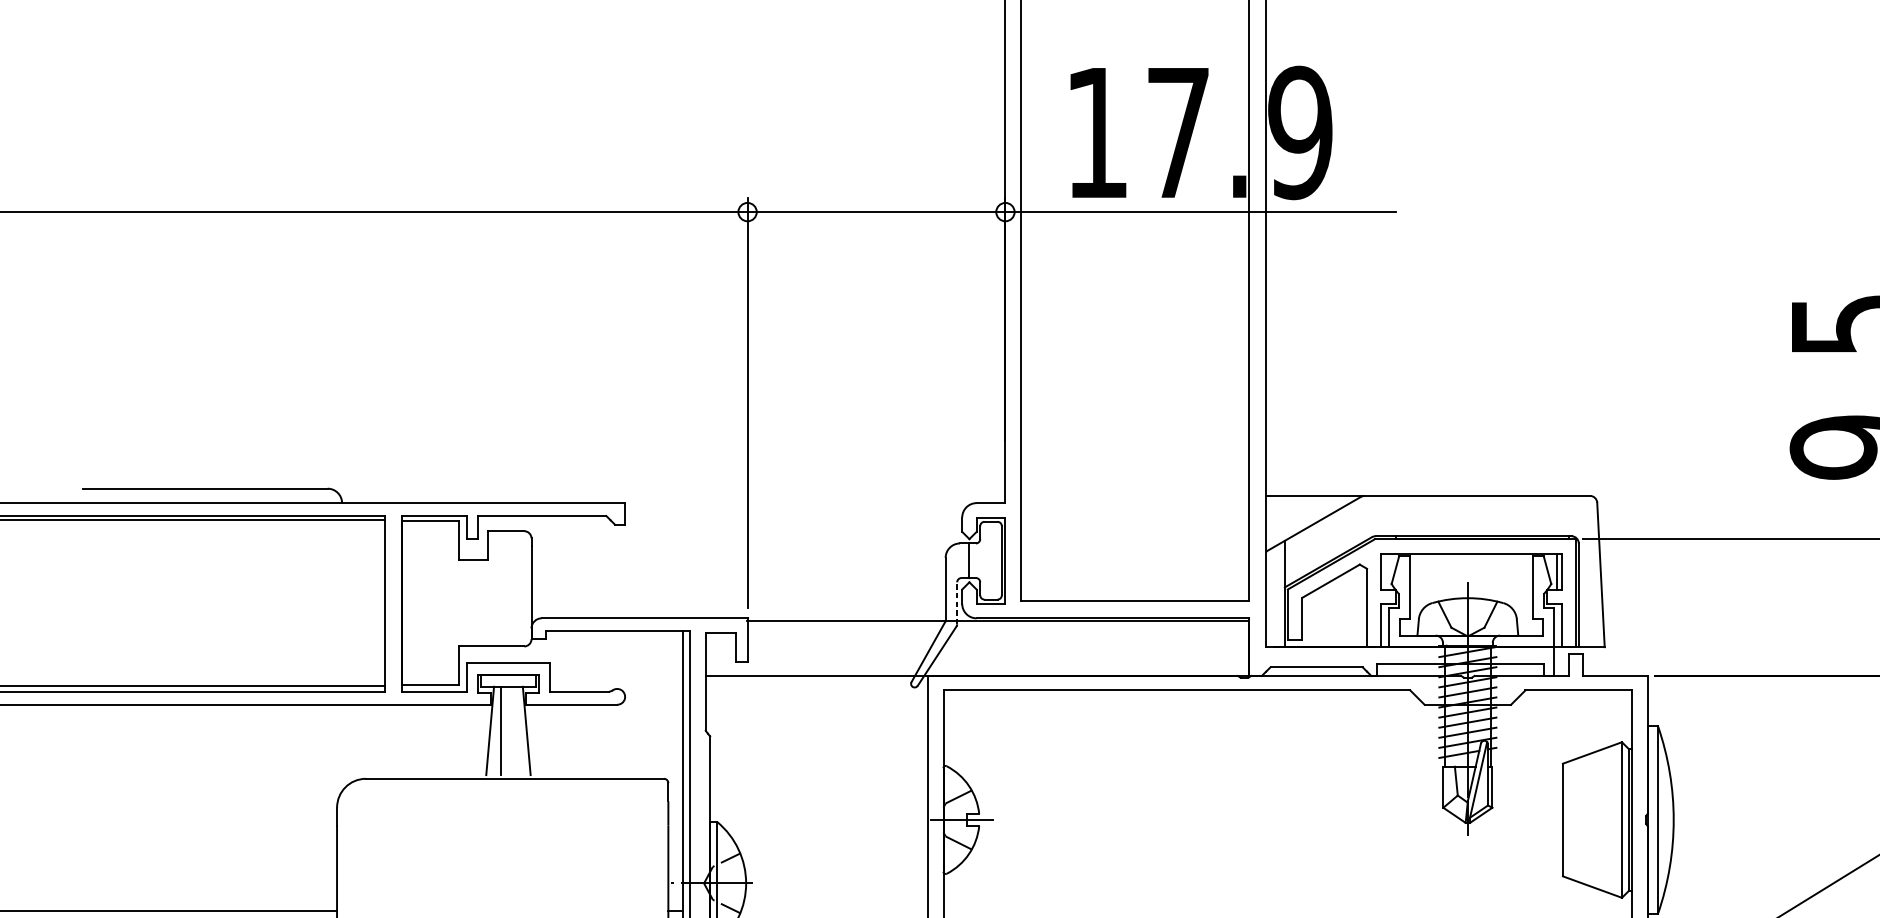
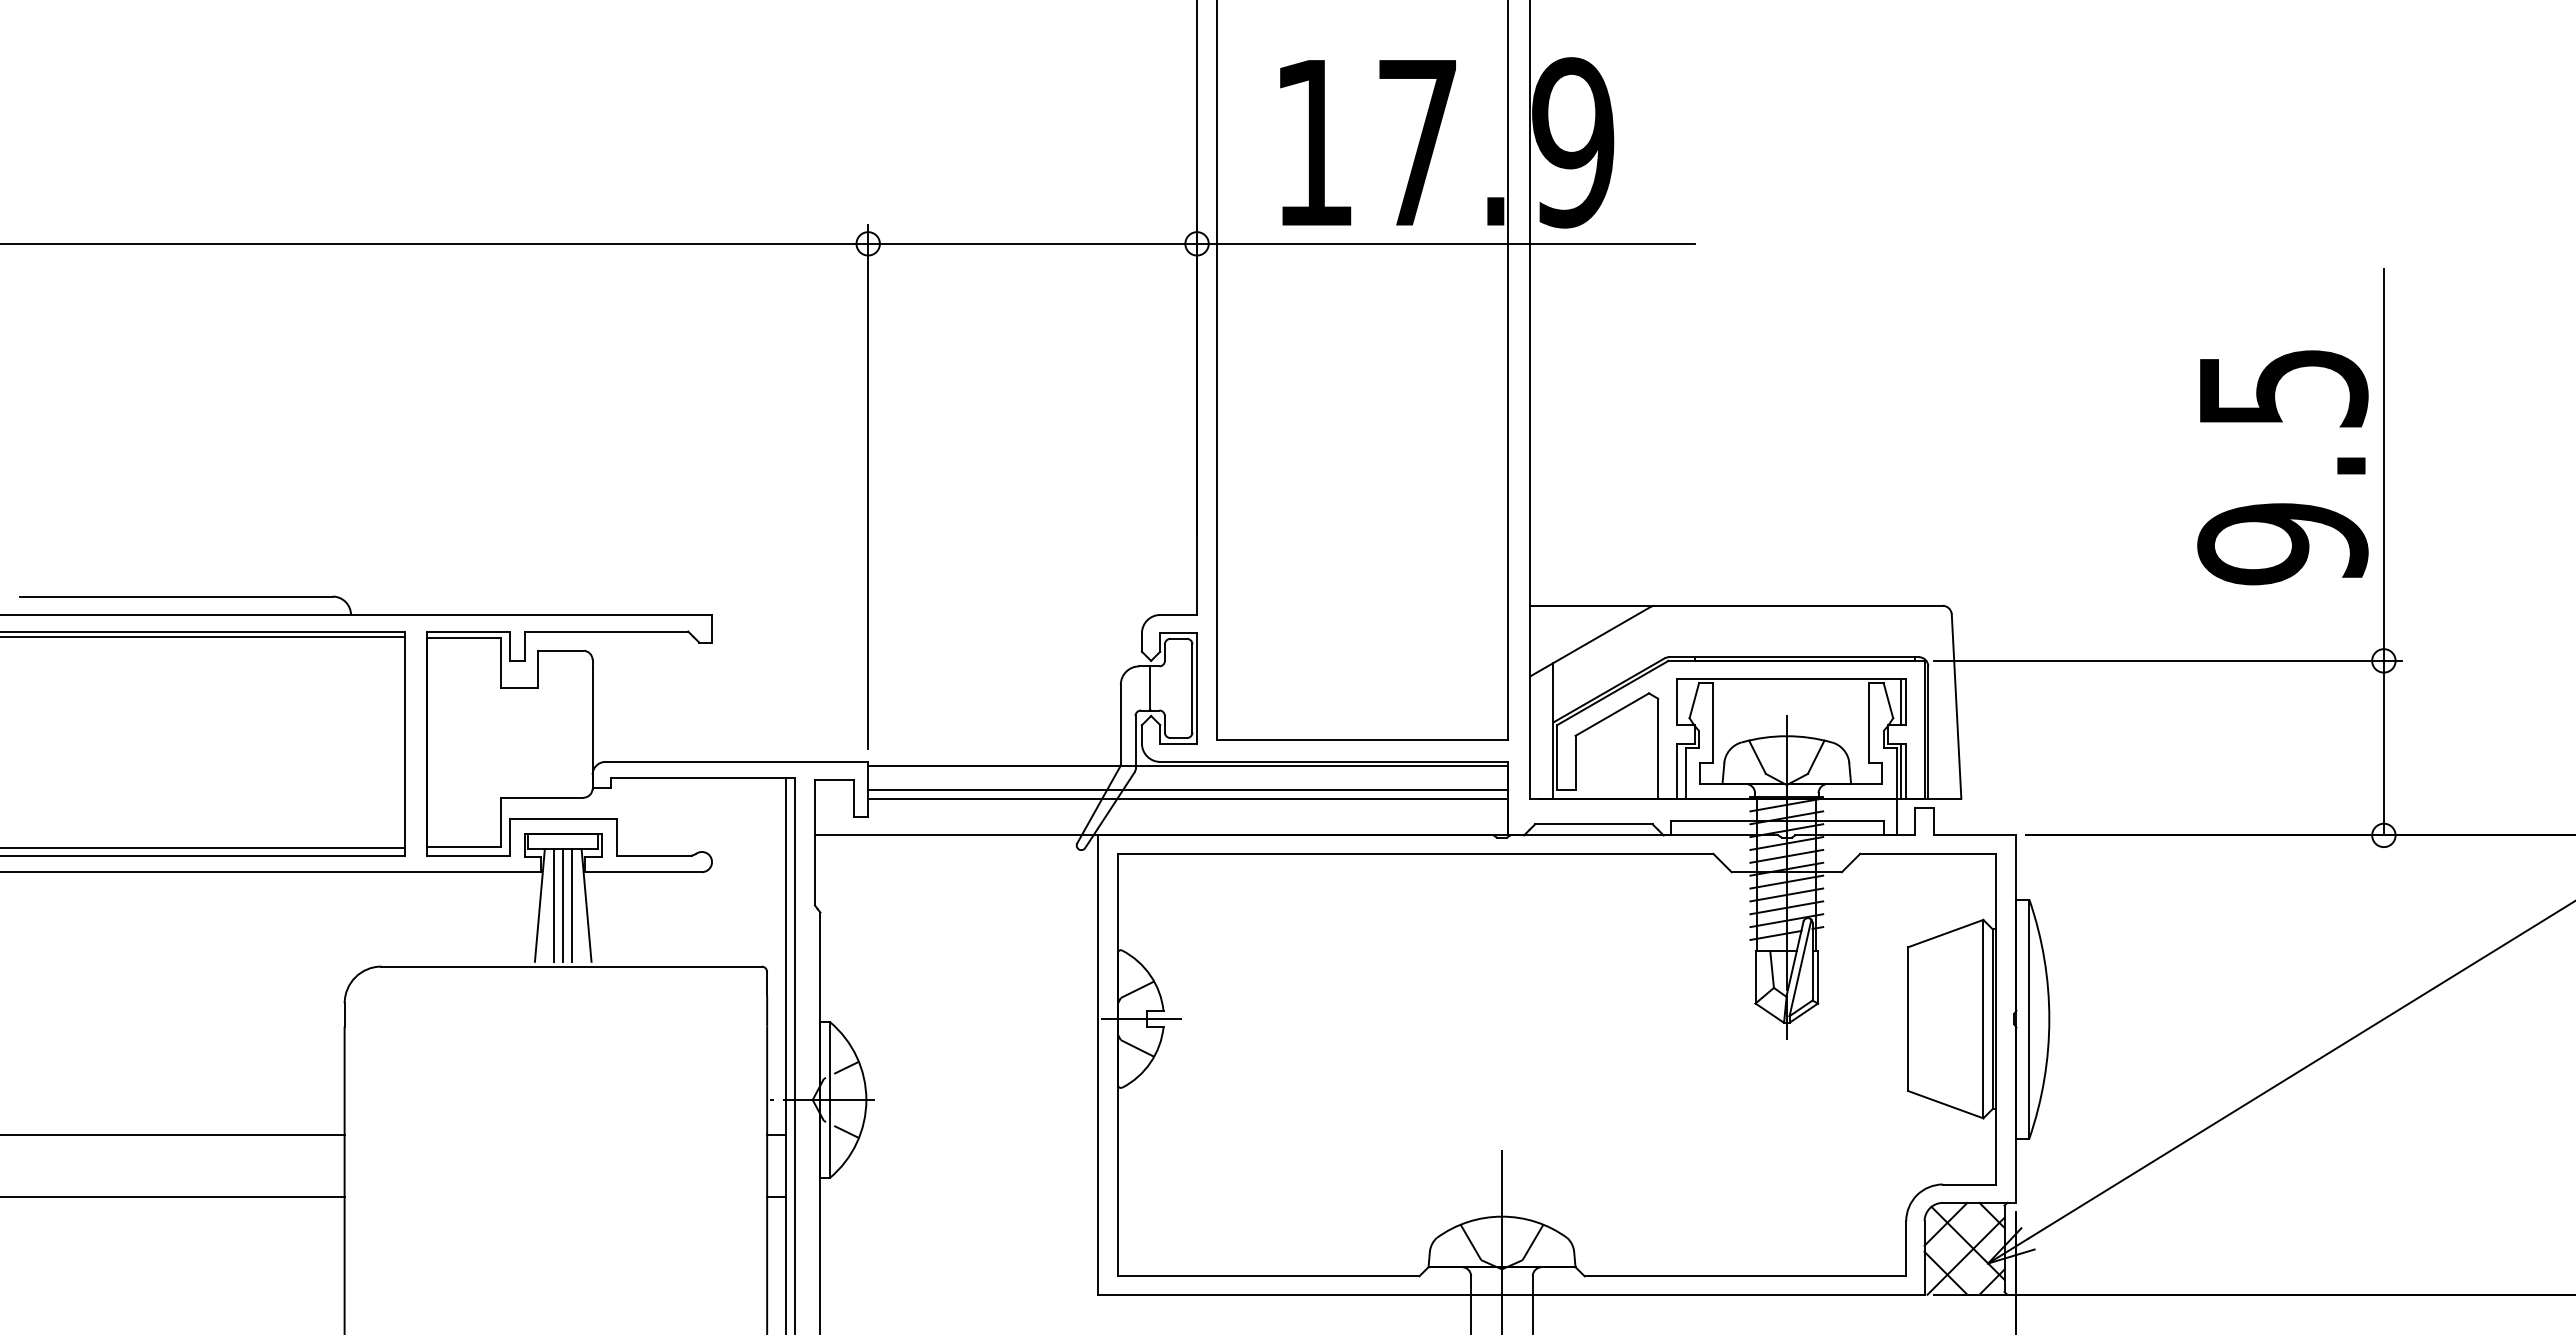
line: (957, 603) -> (1135, 742), dashed -> solid
line: (1557, 625) -> (1900, 770), added
line: (997, 639) -> (1187, 789), added
line: (997, 647) -> (1187, 798), added
line: (508, 730) -> (563, 905), added
line: (515, 730) -> (572, 905), added

